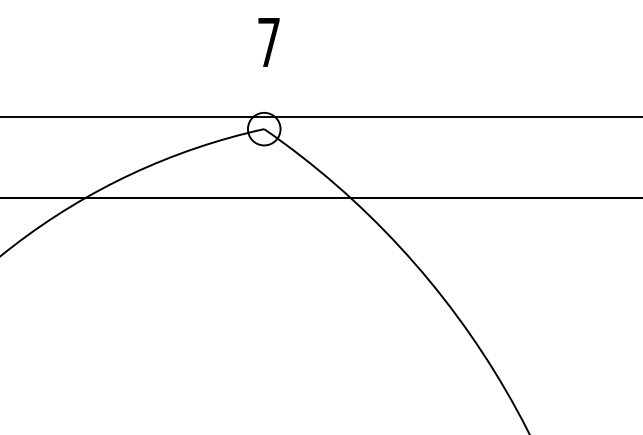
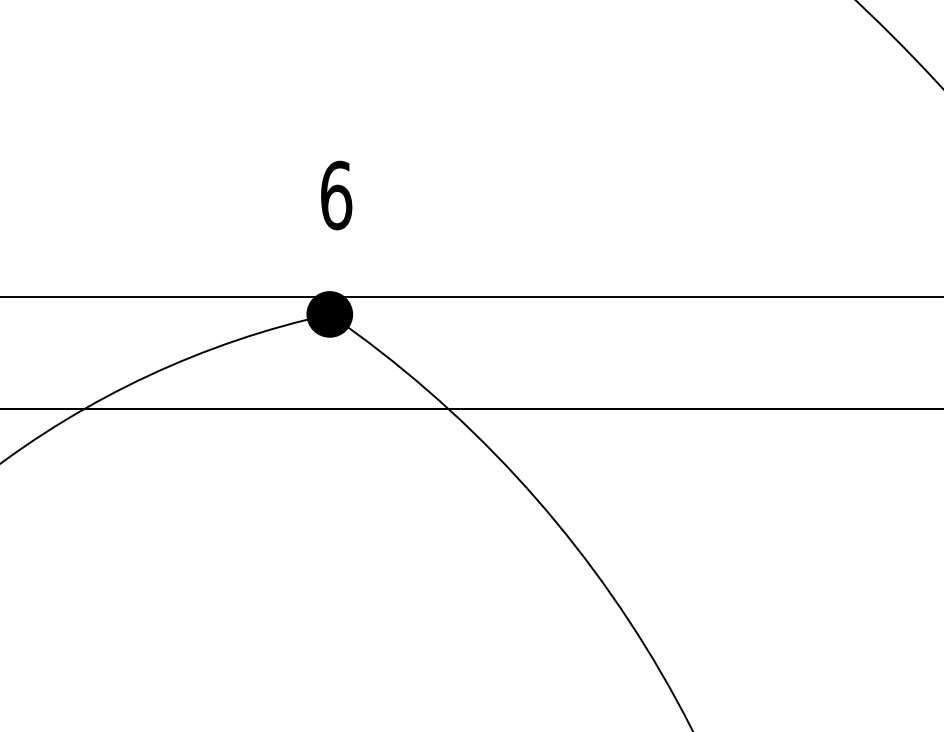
text: (269, 42) -> (336, 195), 7 -> 6
fill: (264, 129) -> (329, 314), added

